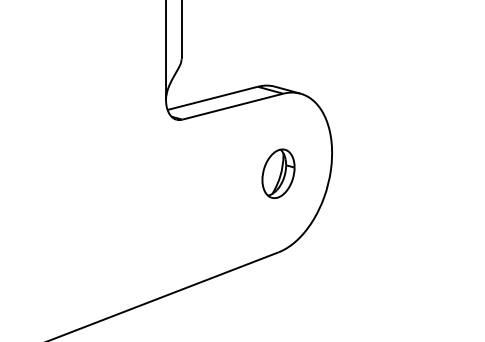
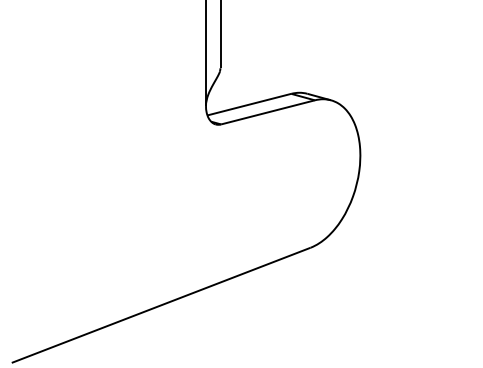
part: (278, 173) -> (310, 174), removed

